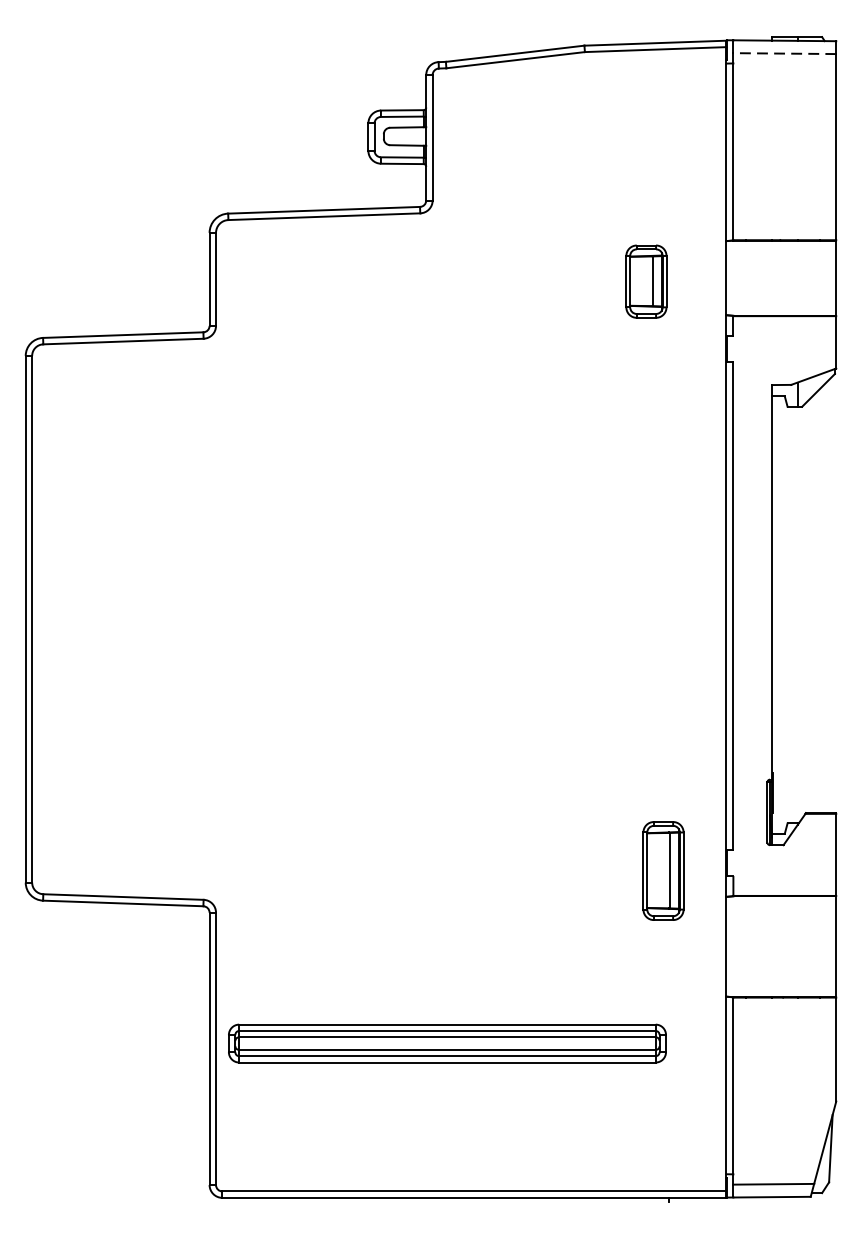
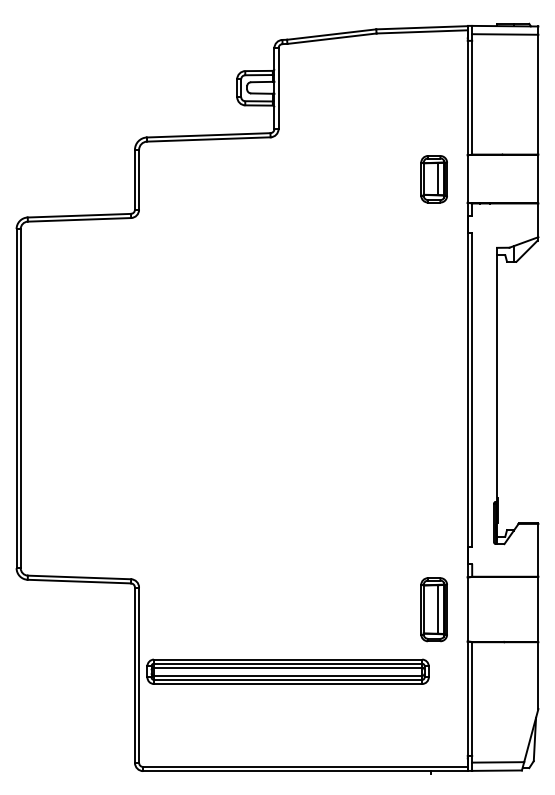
line: (783, 53) -> (504, 34), dashed -> solid
part: (645, 281) -> (433, 179), moved
part: (662, 870) -> (433, 609), moved

